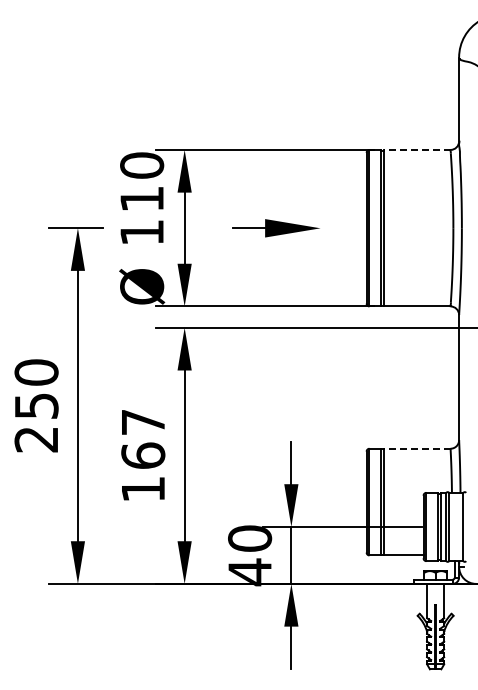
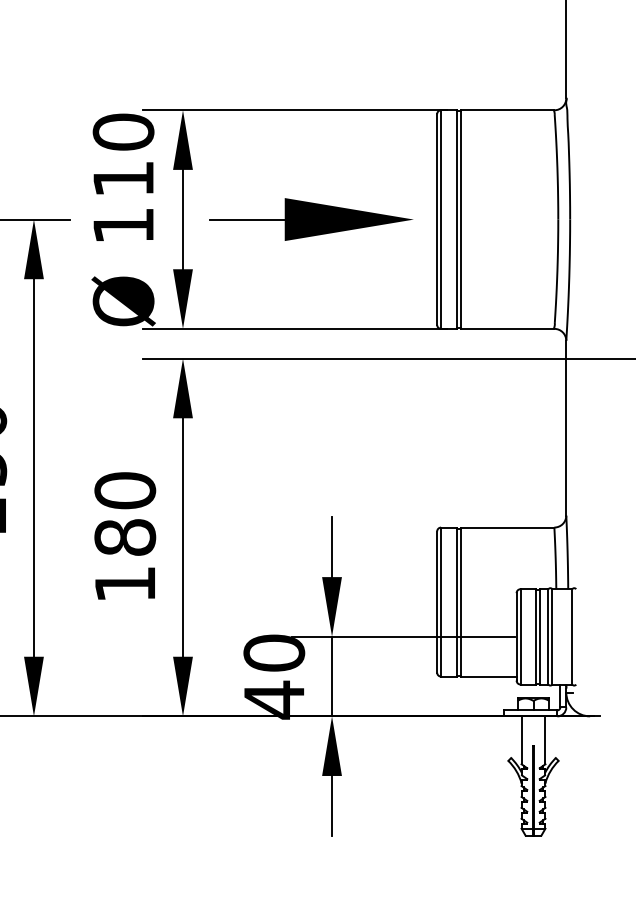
line: (416, 149) -> (506, 109), dashed -> solid
part: (276, 228) -> (311, 220), size x1.67
text: (143, 438) -> (125, 513), 167 -> 180
line: (416, 448) -> (506, 527), dashed -> solid

